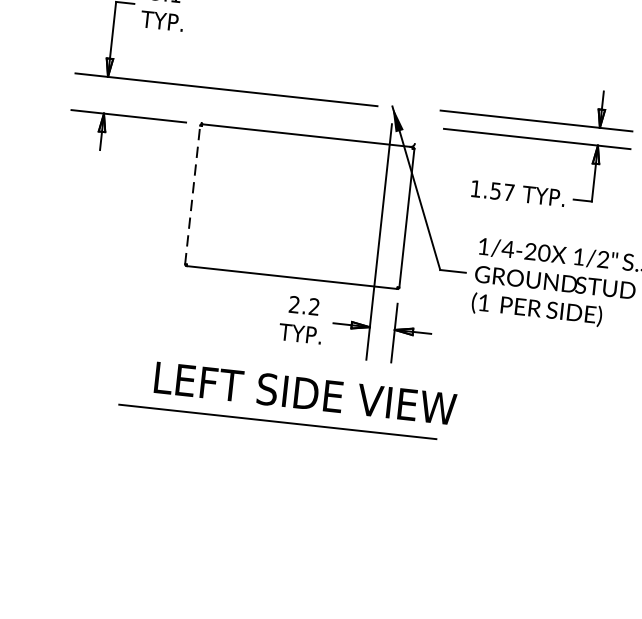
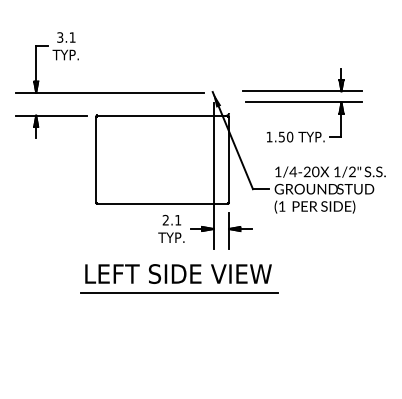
text: (509, 191) -> (290, 136), 1.57 -> 1.50
line: (193, 194) -> (96, 159), dashed -> solid
text: (313, 305) -> (177, 219), 2.2 -> 2.1
line: (278, 420) -> (179, 292), moved

